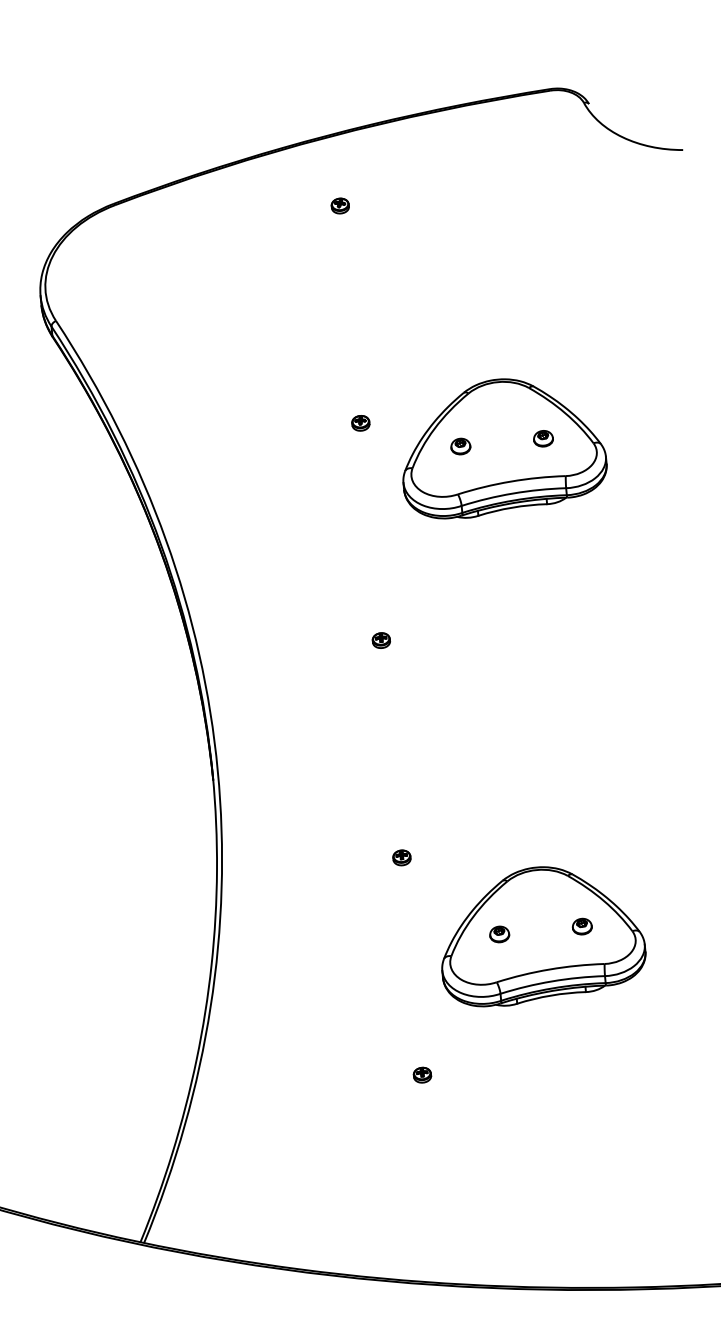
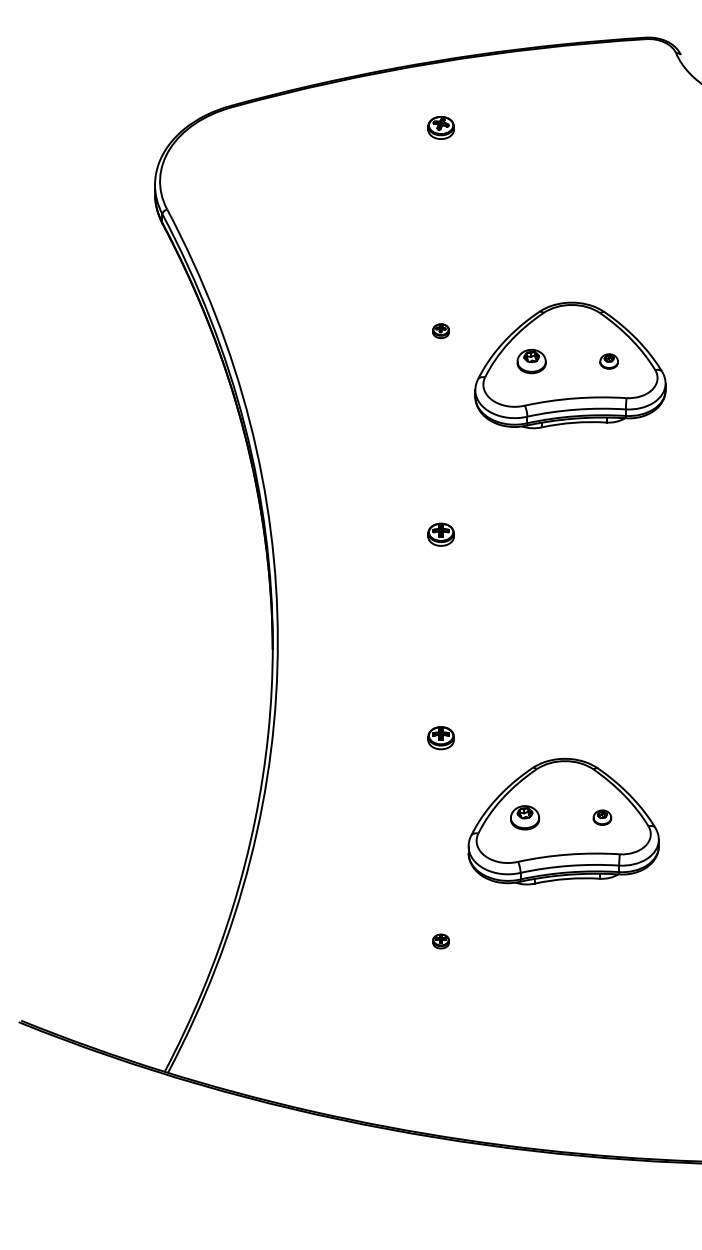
part: (339, 205) -> (440, 127), size x1.6
part: (460, 446) -> (531, 361), size x1.6
part: (380, 640) -> (440, 534), size x1.6
part: (401, 857) -> (440, 737), size x1.6
part: (499, 934) -> (524, 817), size x1.6

